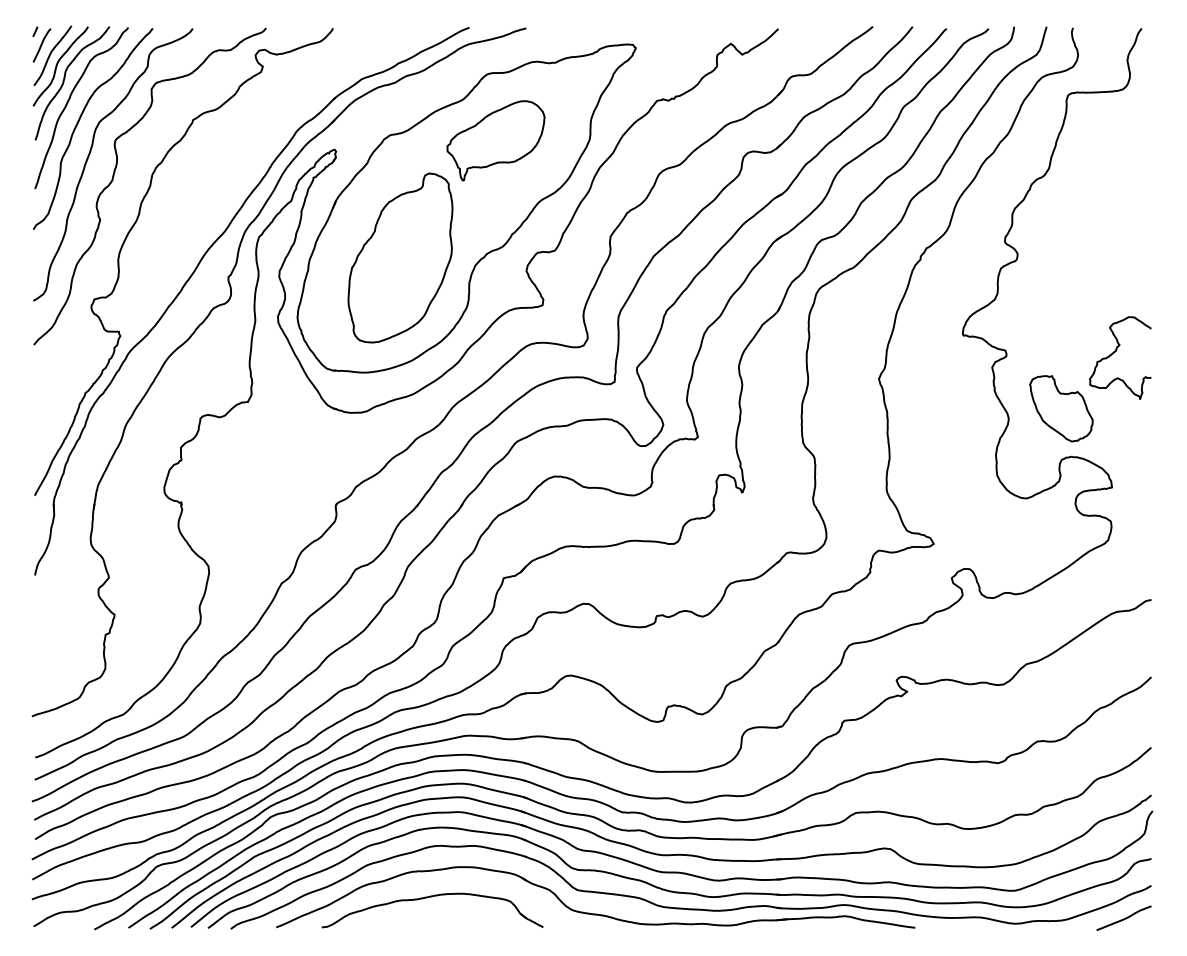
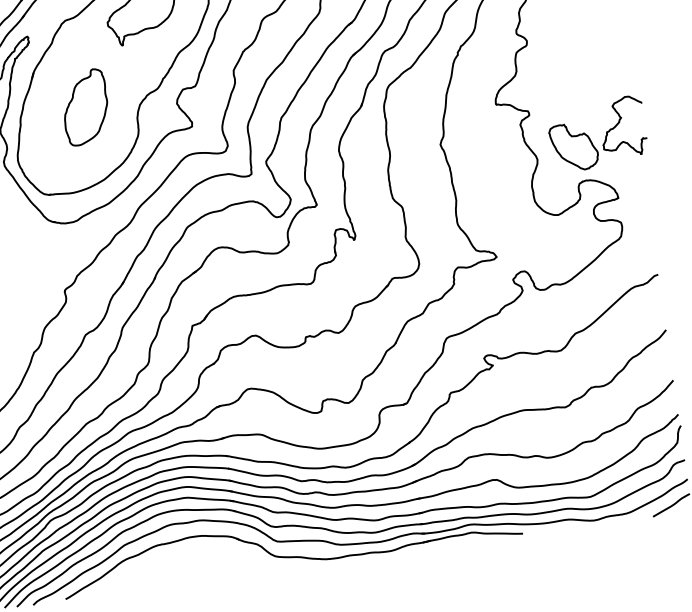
part: (400, 257) -> (85, 107), size x0.6
curve: (1115, 352) -> (618, 123), moved
part: (432, 897) -> (174, 561), removed

